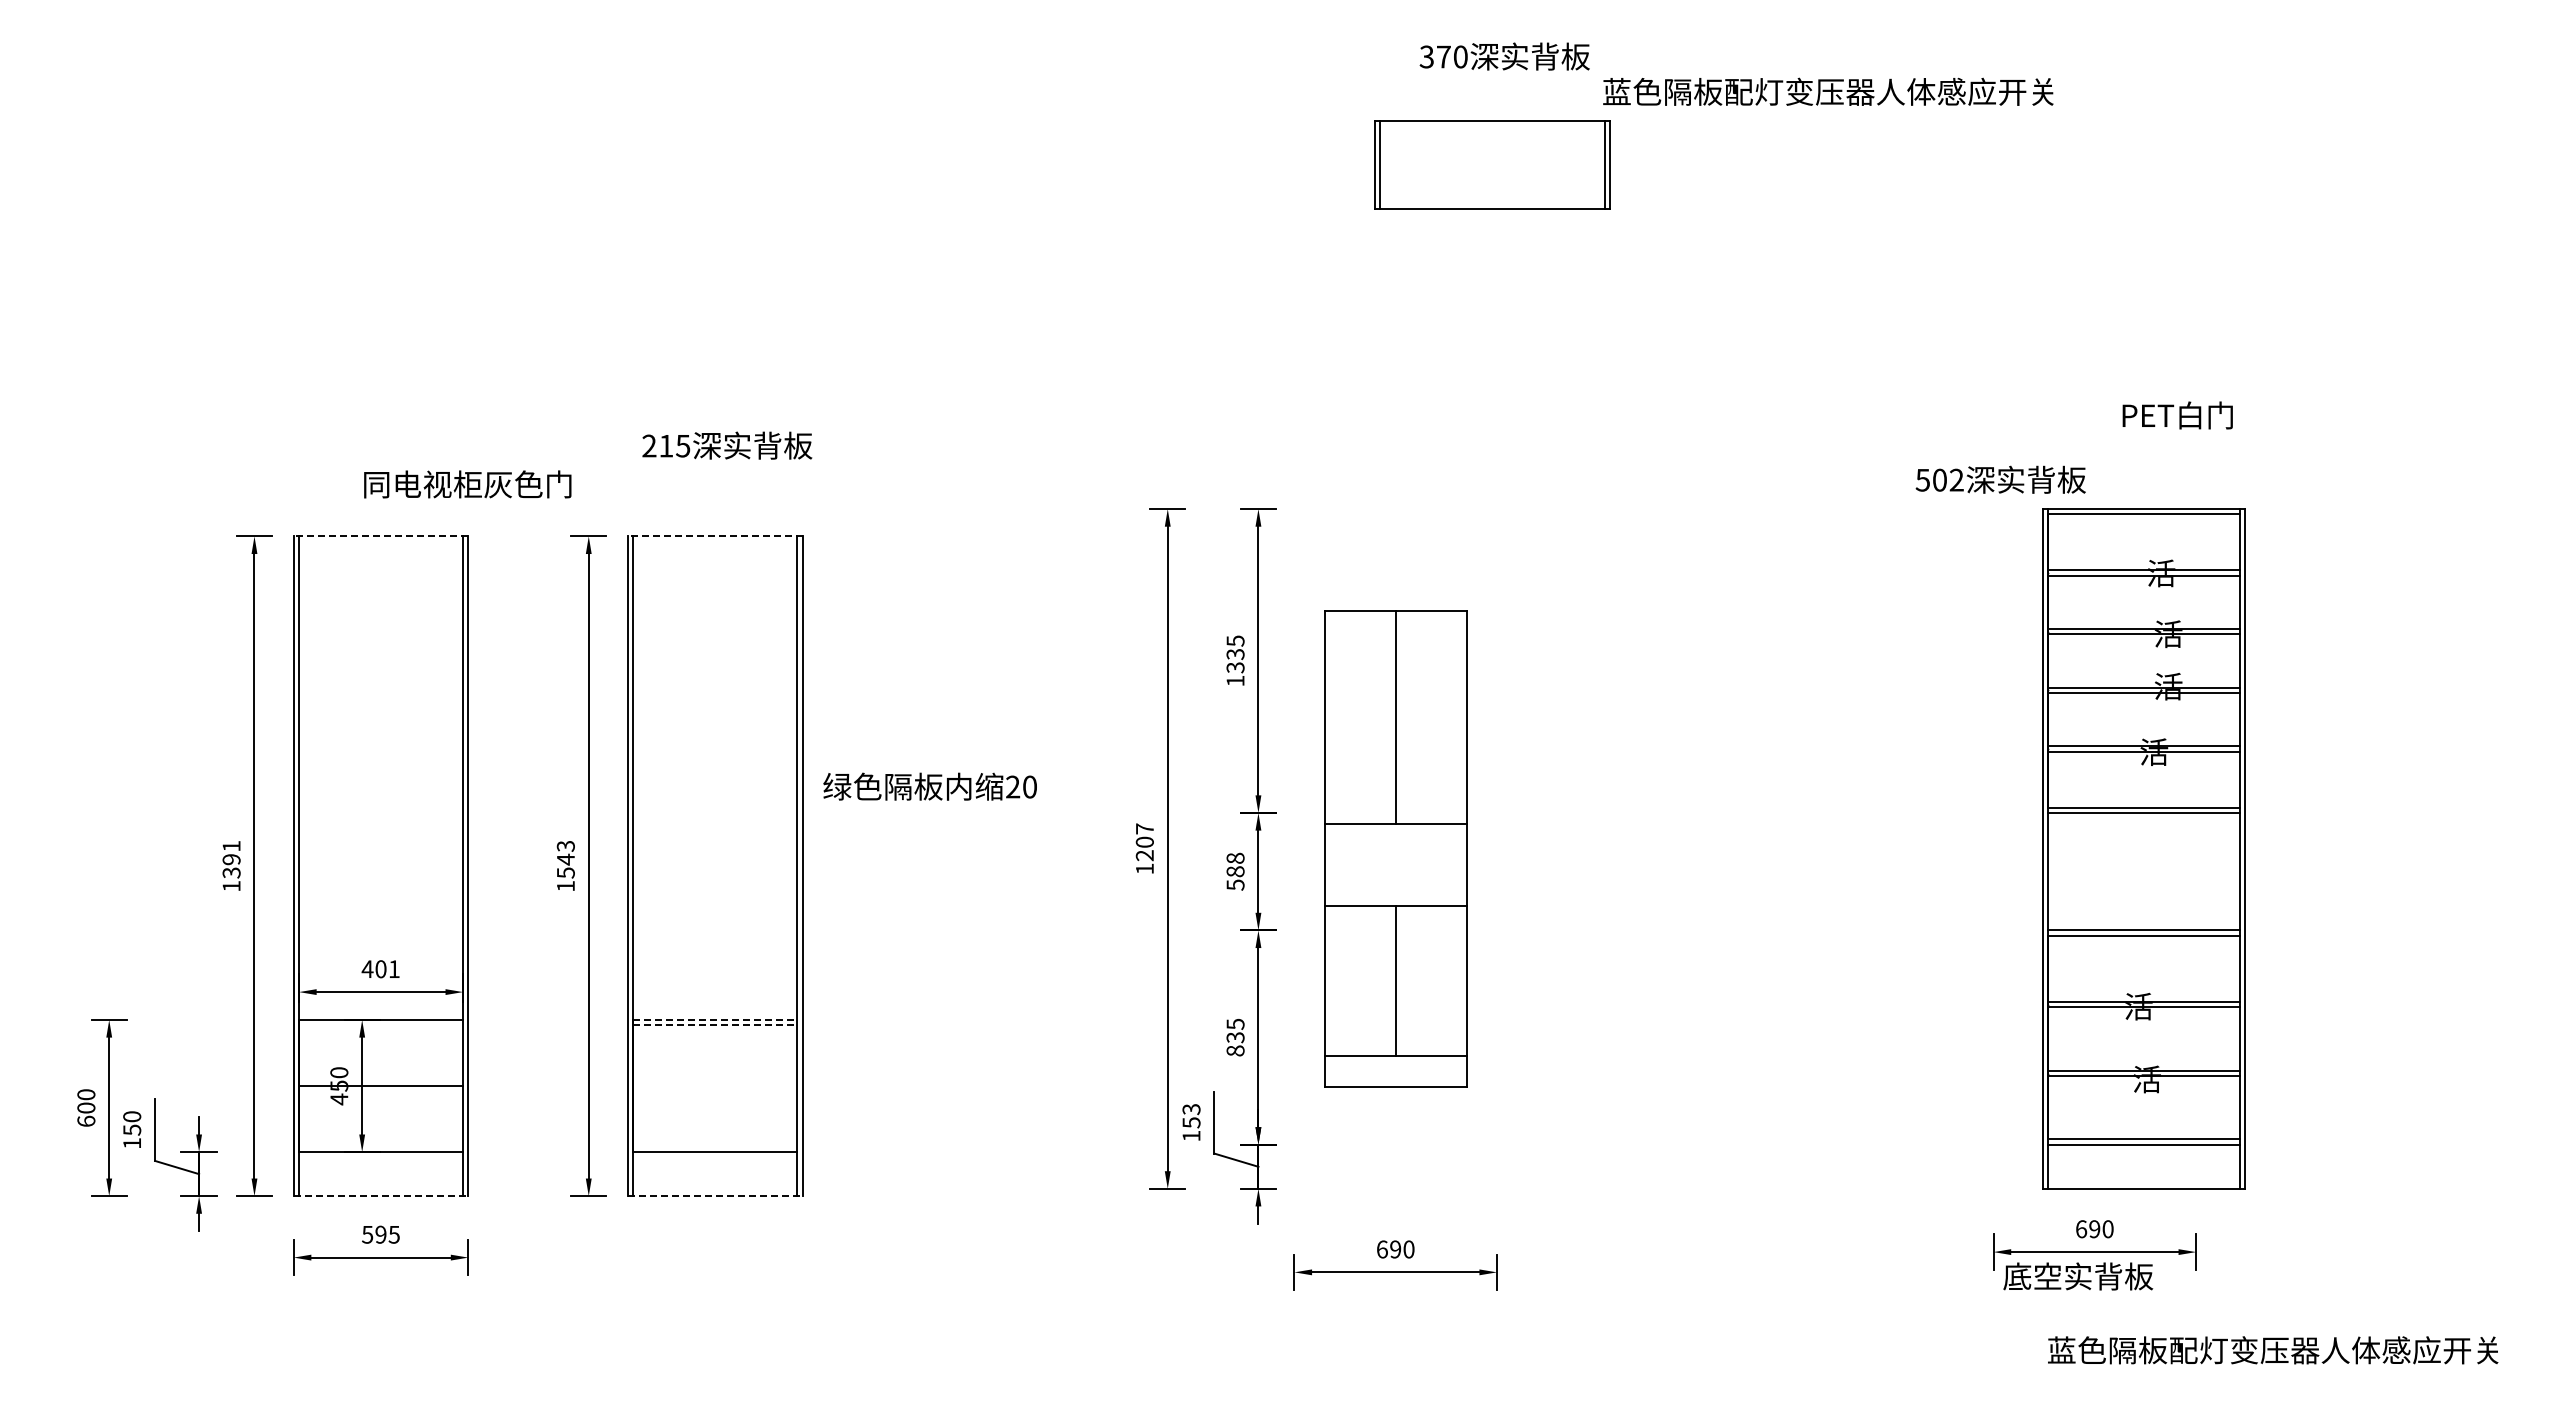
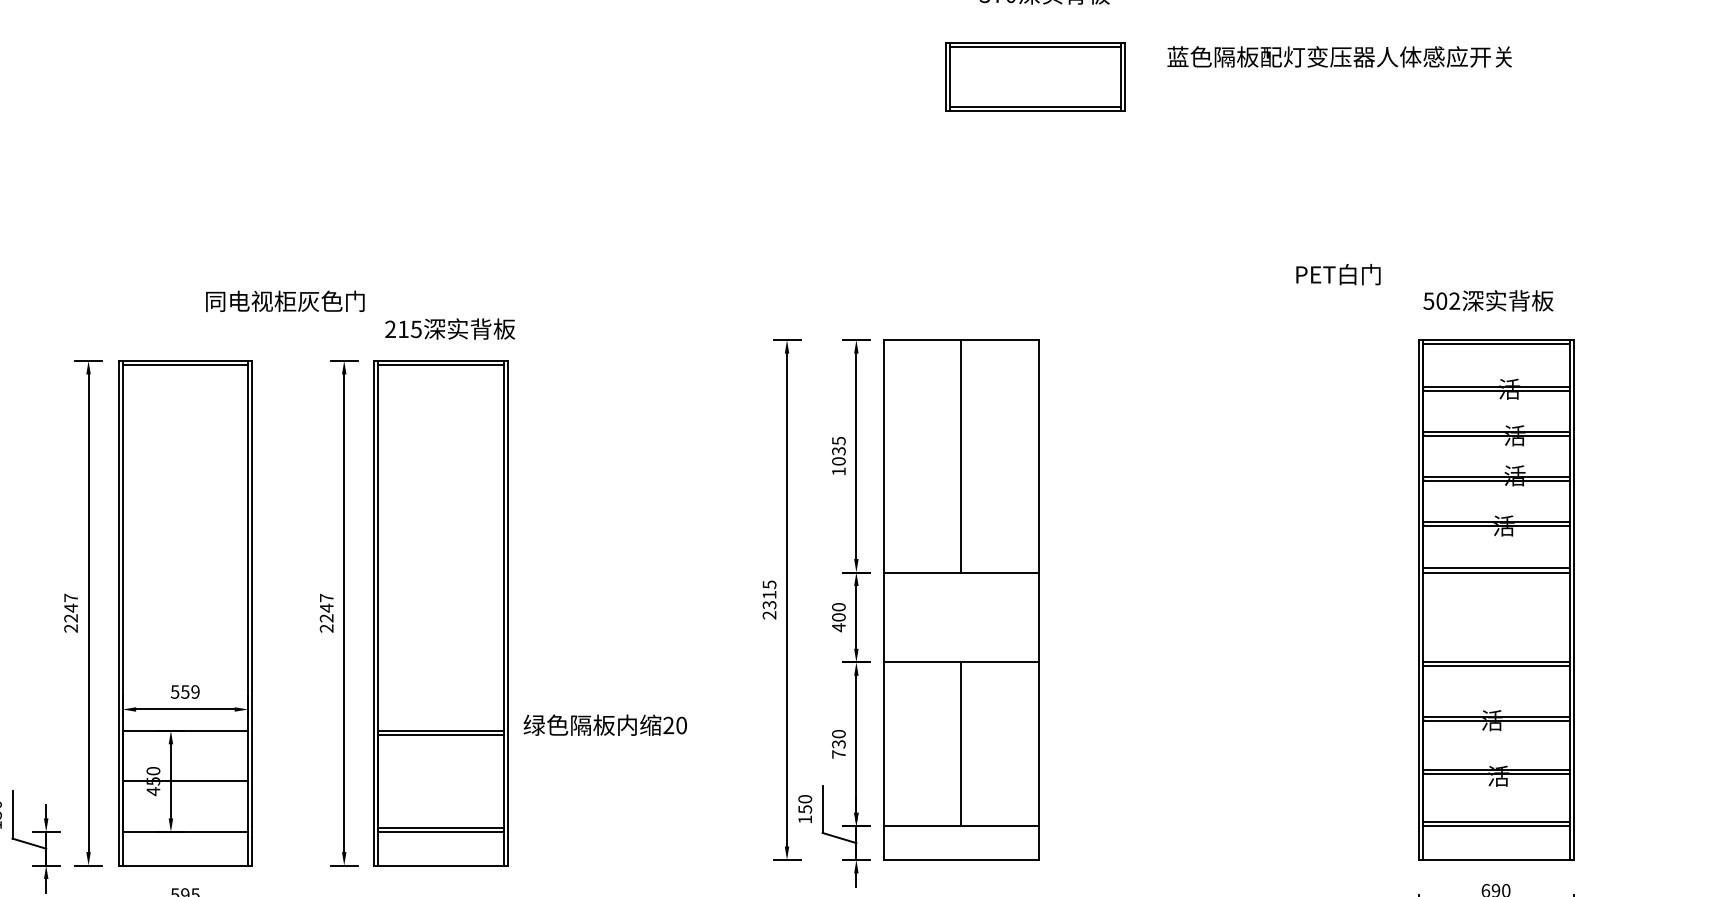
text: (1828, 91) -> (1339, 56), moved
line: (1492, 126) -> (1035, 47), added
line: (1492, 203) -> (1035, 106), added
text: (2177, 415) -> (1338, 274), moved
text: (727, 445) -> (450, 328), moved
text: (2000, 479) -> (1488, 300), moved
text: (467, 484) -> (285, 301), moved
line: (380, 536) -> (184, 361), dashed -> solid
line: (714, 536) -> (440, 361), dashed -> solid
line: (381, 541) -> (185, 364), added
line: (715, 541) -> (441, 364), added
text: (1235, 667) -> (838, 461), 1335 -> 1035
text: (929, 786) -> (604, 725), moved
text: (1144, 848) -> (769, 599), 1207 -> 2315
part: (1395, 848) -> (961, 599), size x1.43
part: (2143, 848) -> (1495, 599), moved
text: (231, 865) -> (70, 612), 1391 -> 2247
text: (565, 865) -> (326, 612), 1543 -> 2247
text: (1235, 871) -> (838, 617), 588 -> 400
text: (380, 969) -> (184, 692), 401 -> 559
line: (715, 1019) -> (441, 730), dashed -> solid
line: (715, 1025) -> (441, 735), dashed -> solid
text: (1235, 1037) -> (838, 744), 835 -> 730
text: (1191, 1109) -> (805, 799), 153 -> 150
line: (715, 1146) -> (441, 827), added
line: (381, 1196) -> (185, 865), dashed -> solid
line: (715, 1196) -> (441, 865), dashed -> solid

